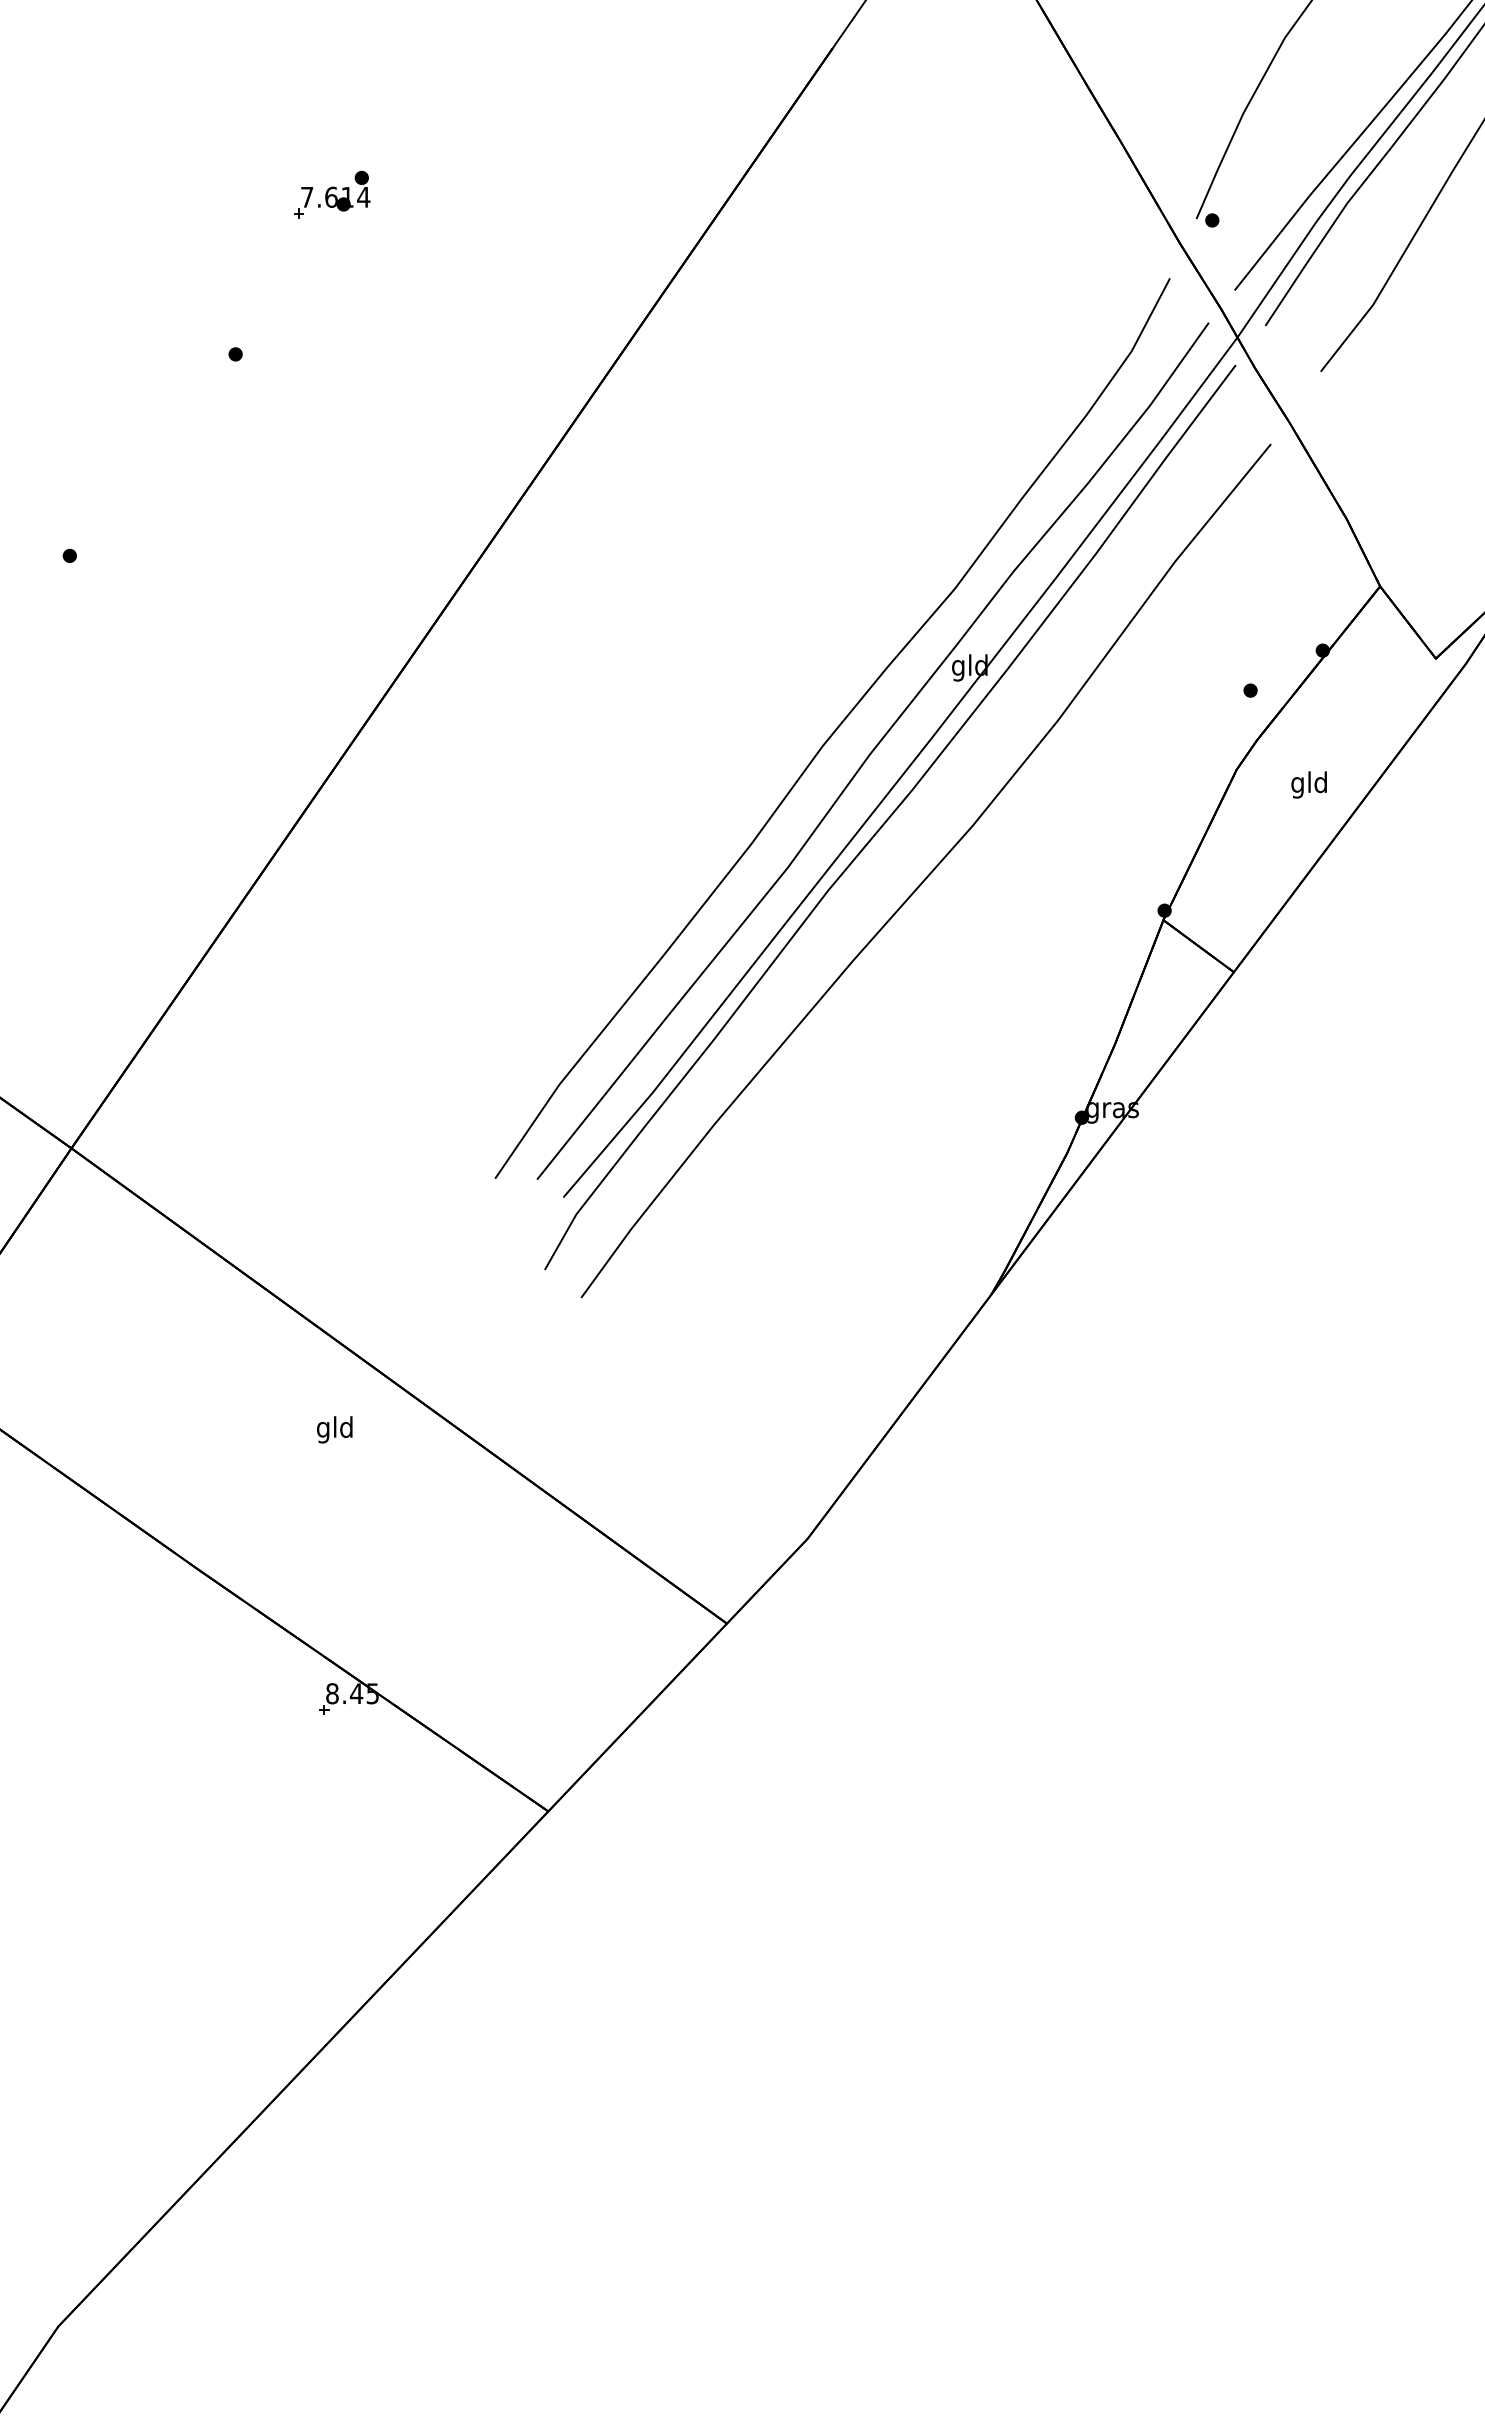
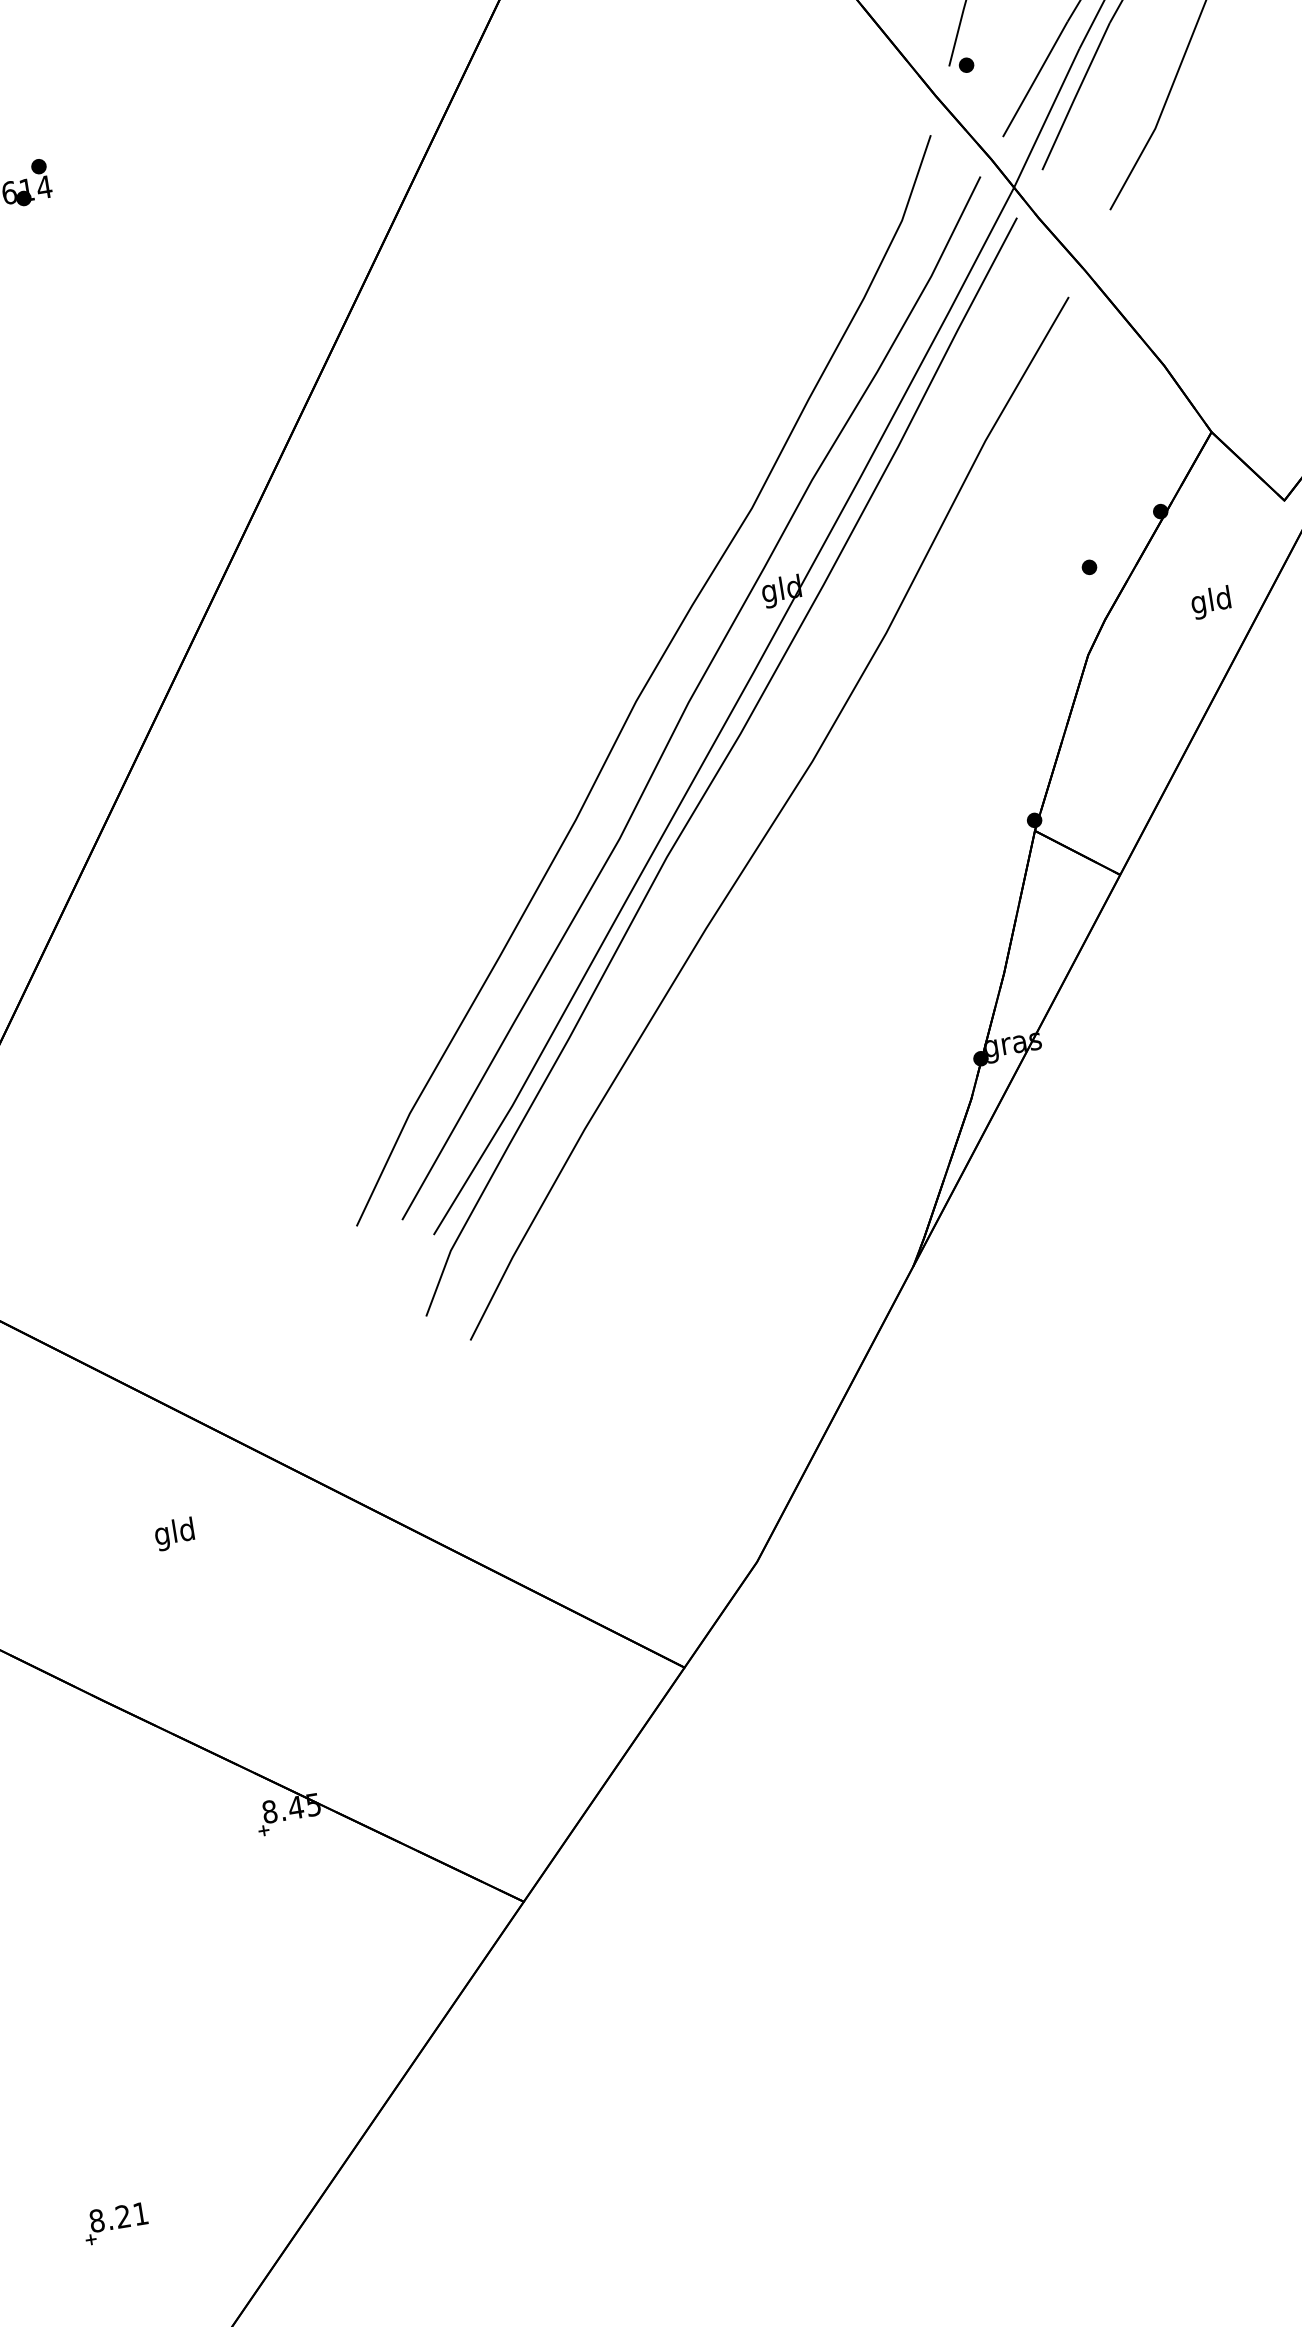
text: (1308, 784) -> (1210, 602), moved
text: (334, 1429) -> (174, 1533), moved
part: (134, 2042) -> (116, 2223), added

